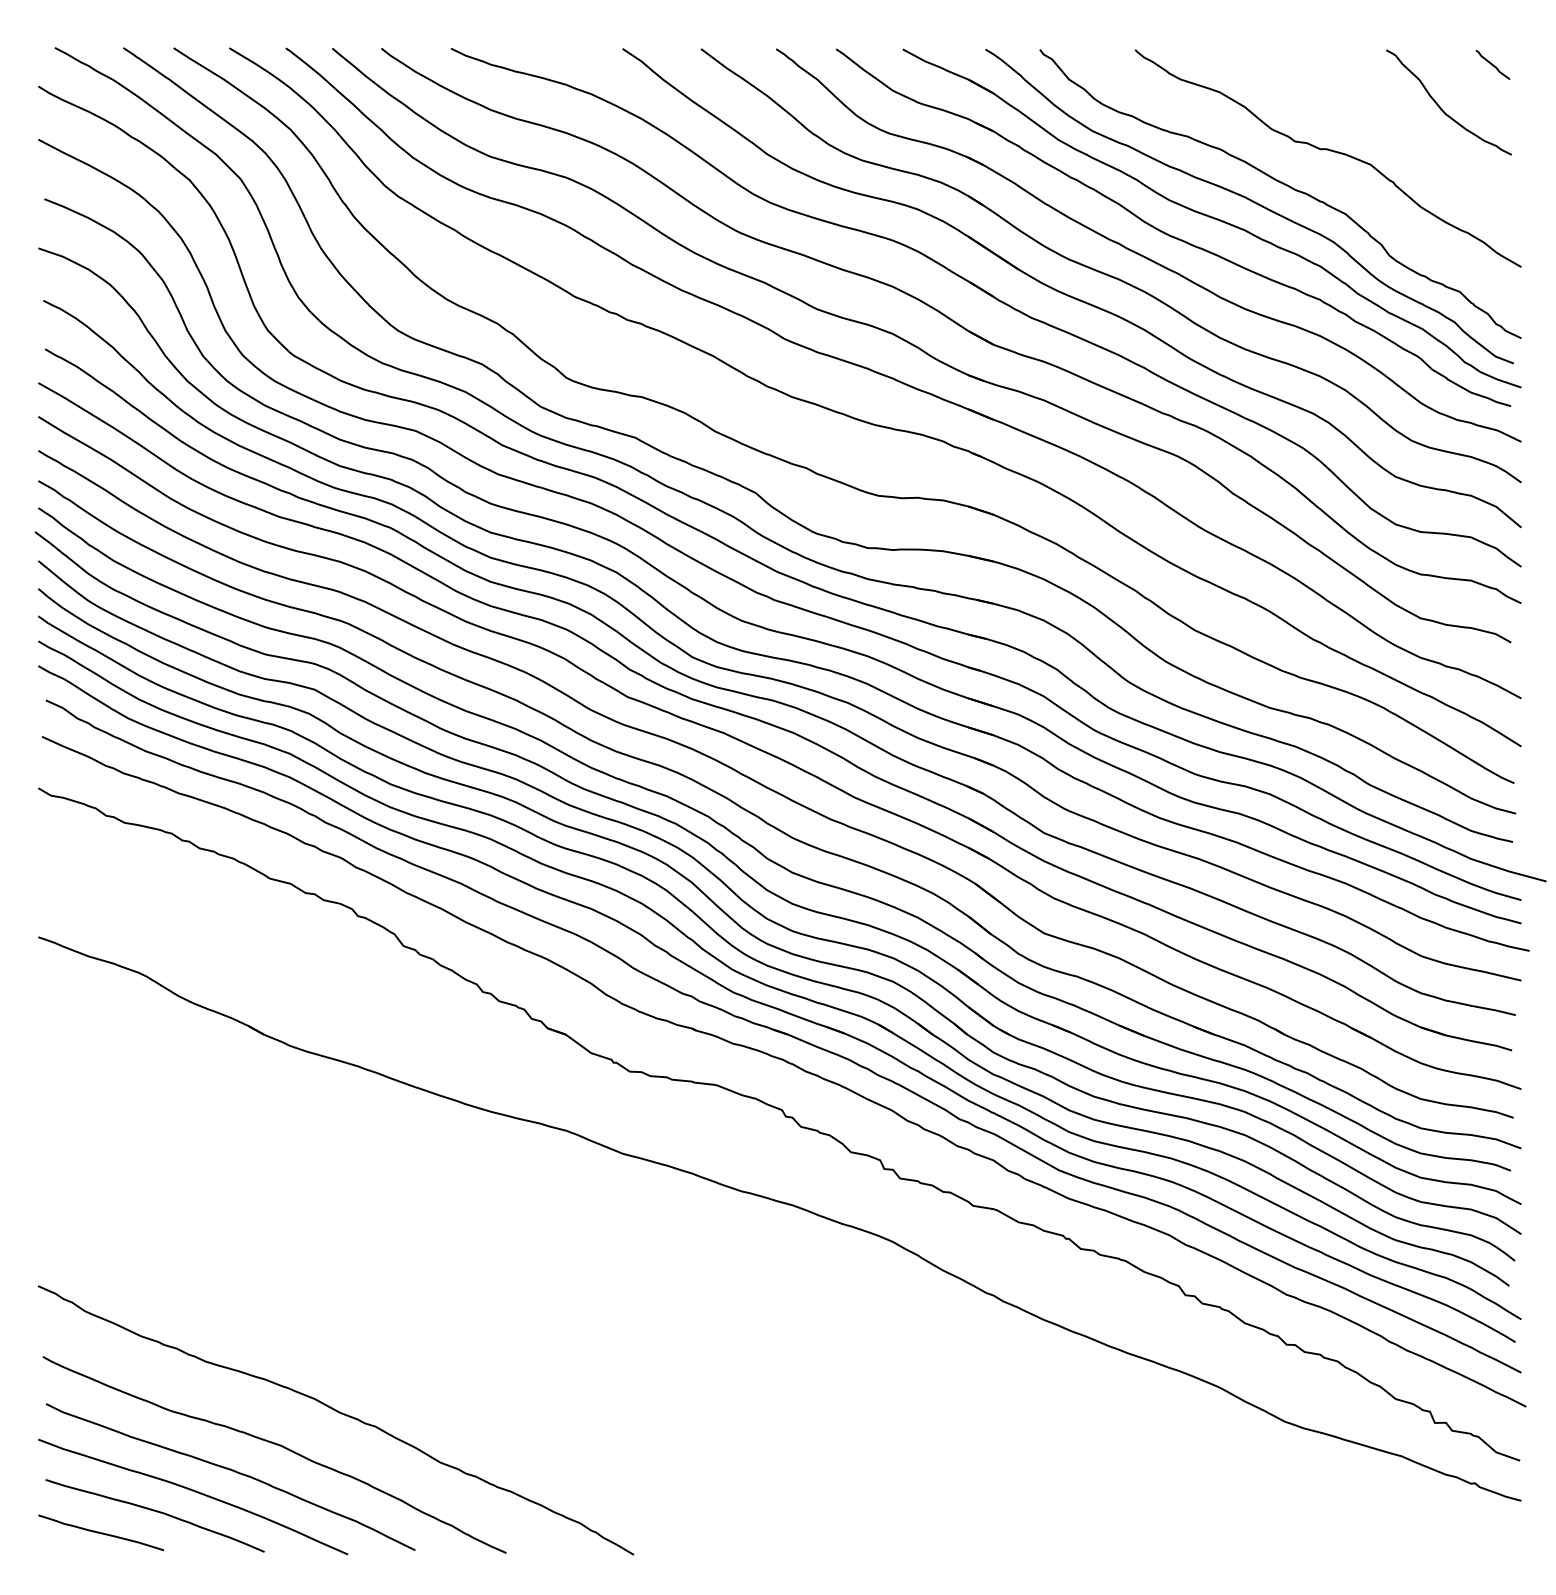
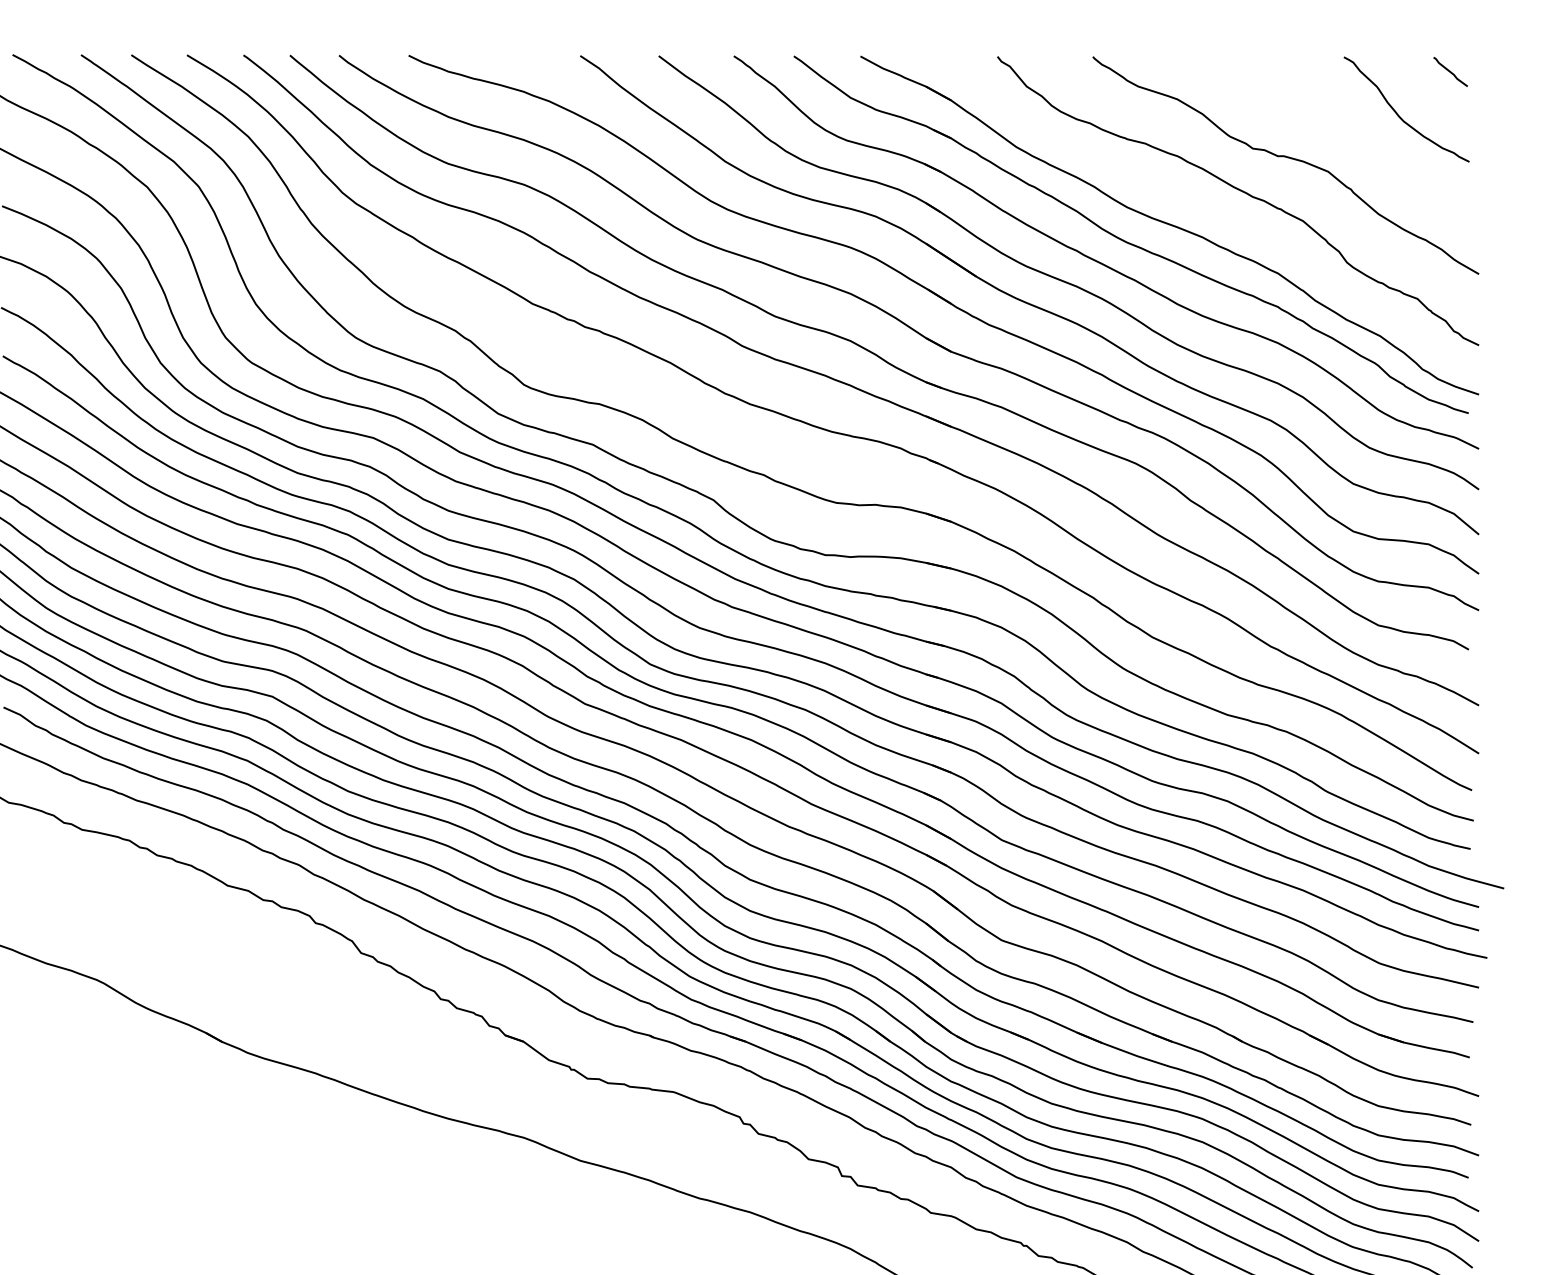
curve: (1252, 202) -> (1210, 209), removed

